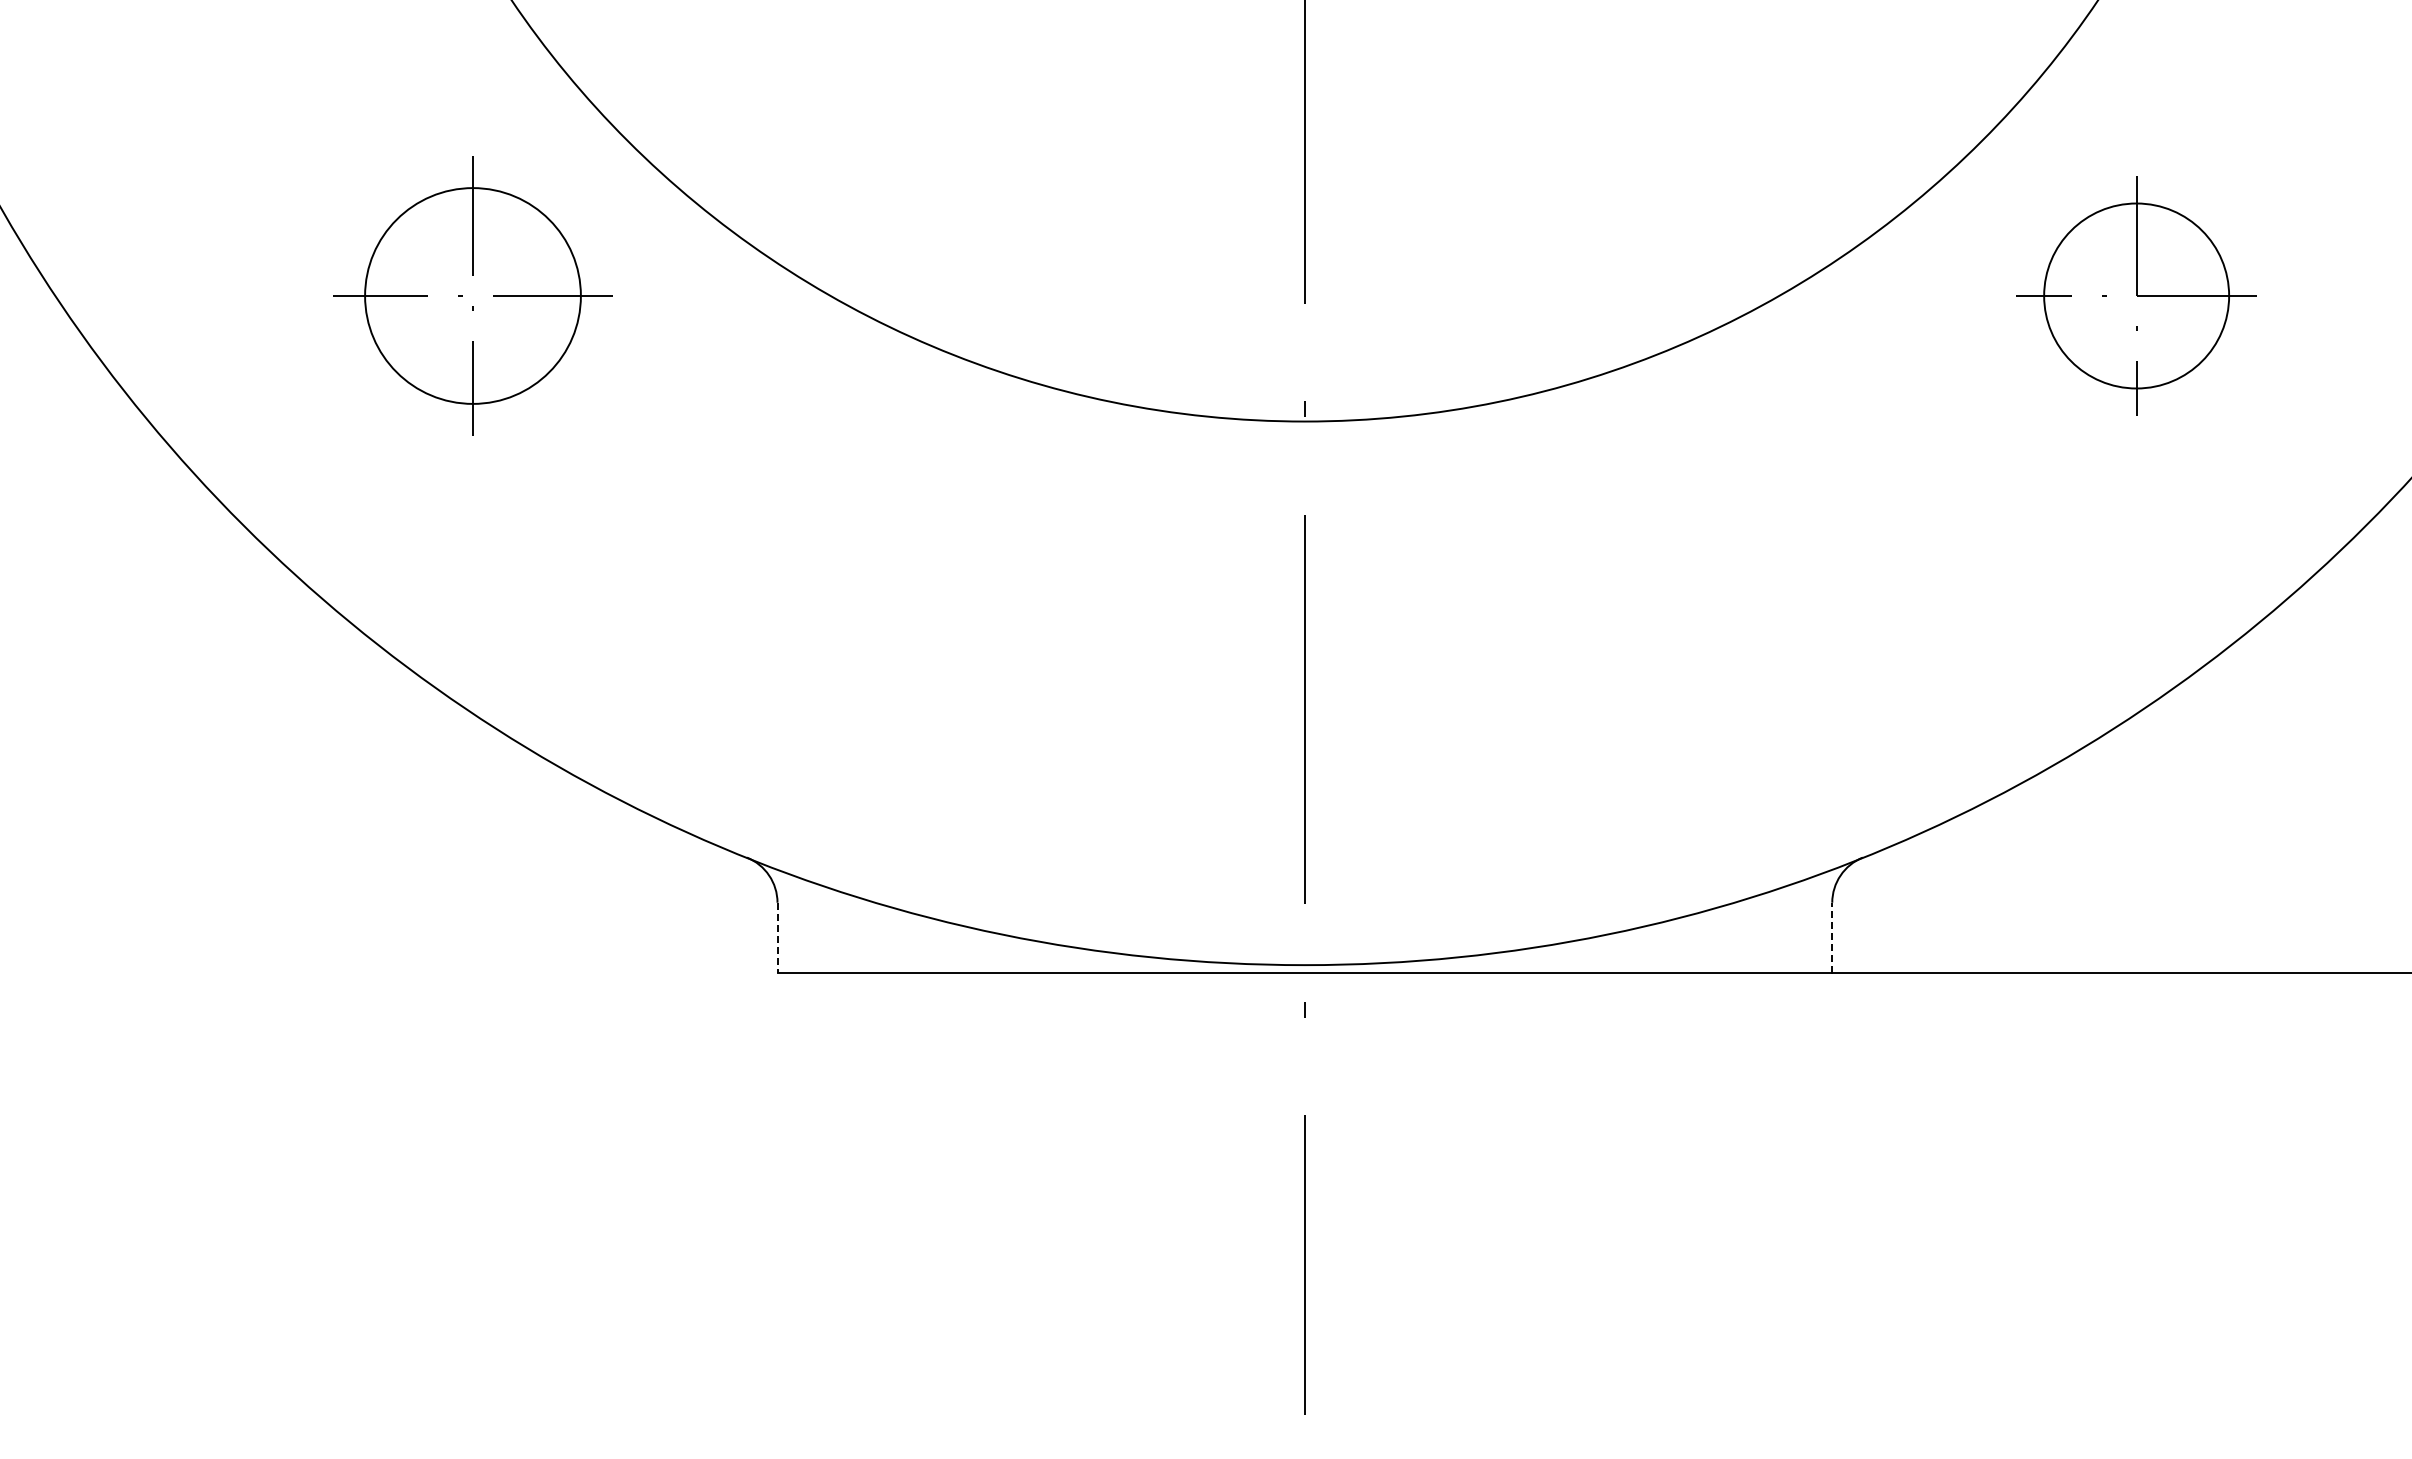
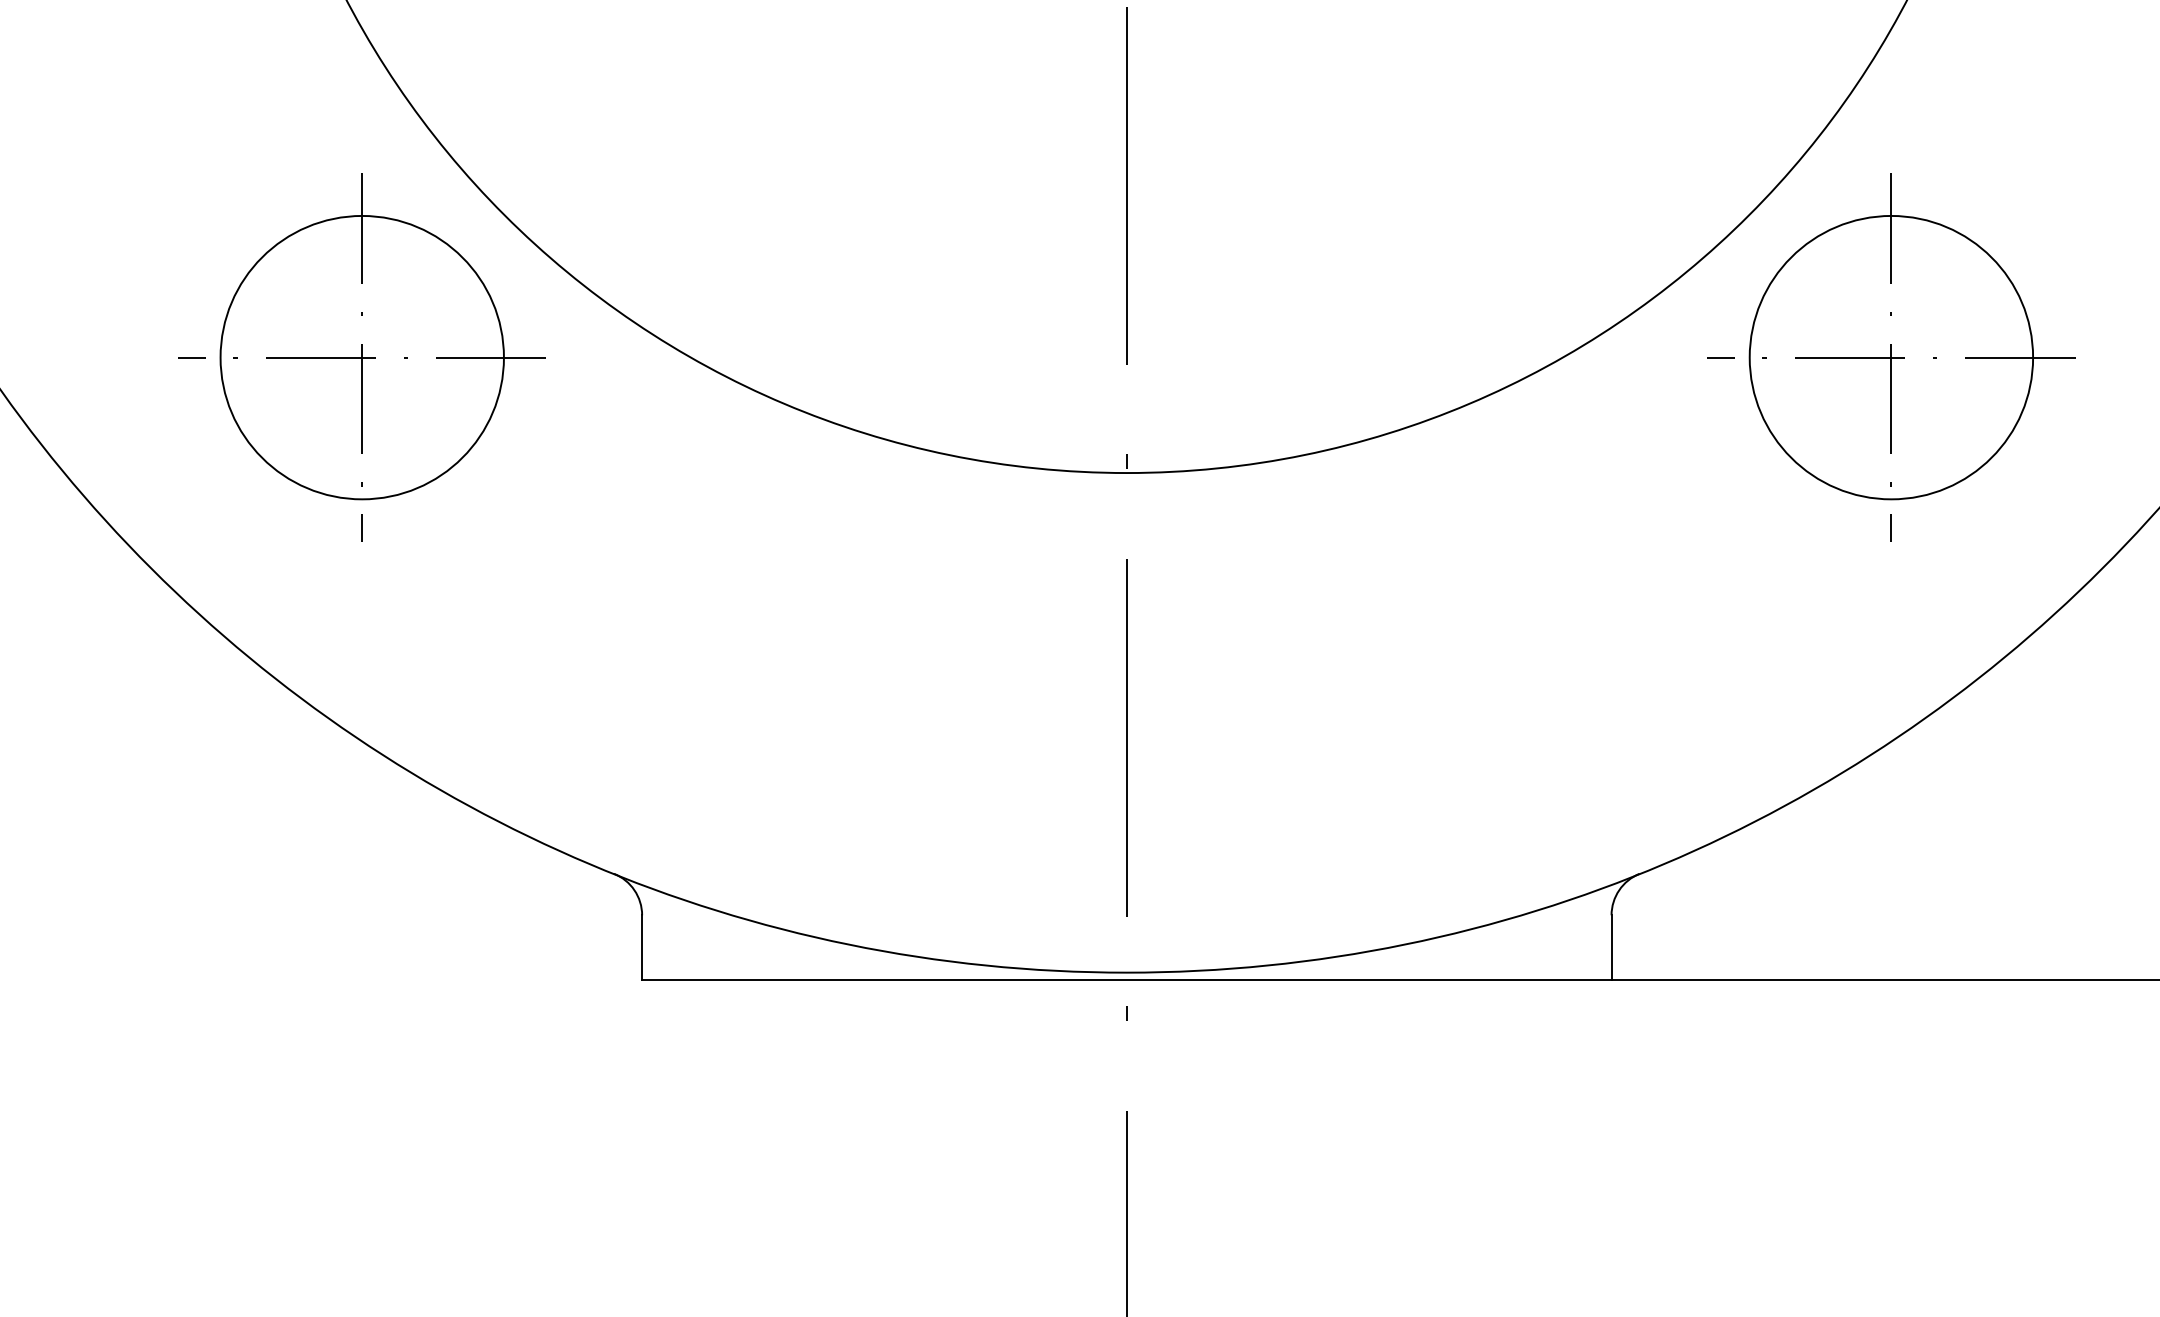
part: (472, 295) -> (361, 357), size x1.43
part: (2136, 295) -> (1891, 357), size x1.67
line: (1832, 937) -> (1611, 947), dashed -> solid
line: (777, 938) -> (642, 948), dashed -> solid

